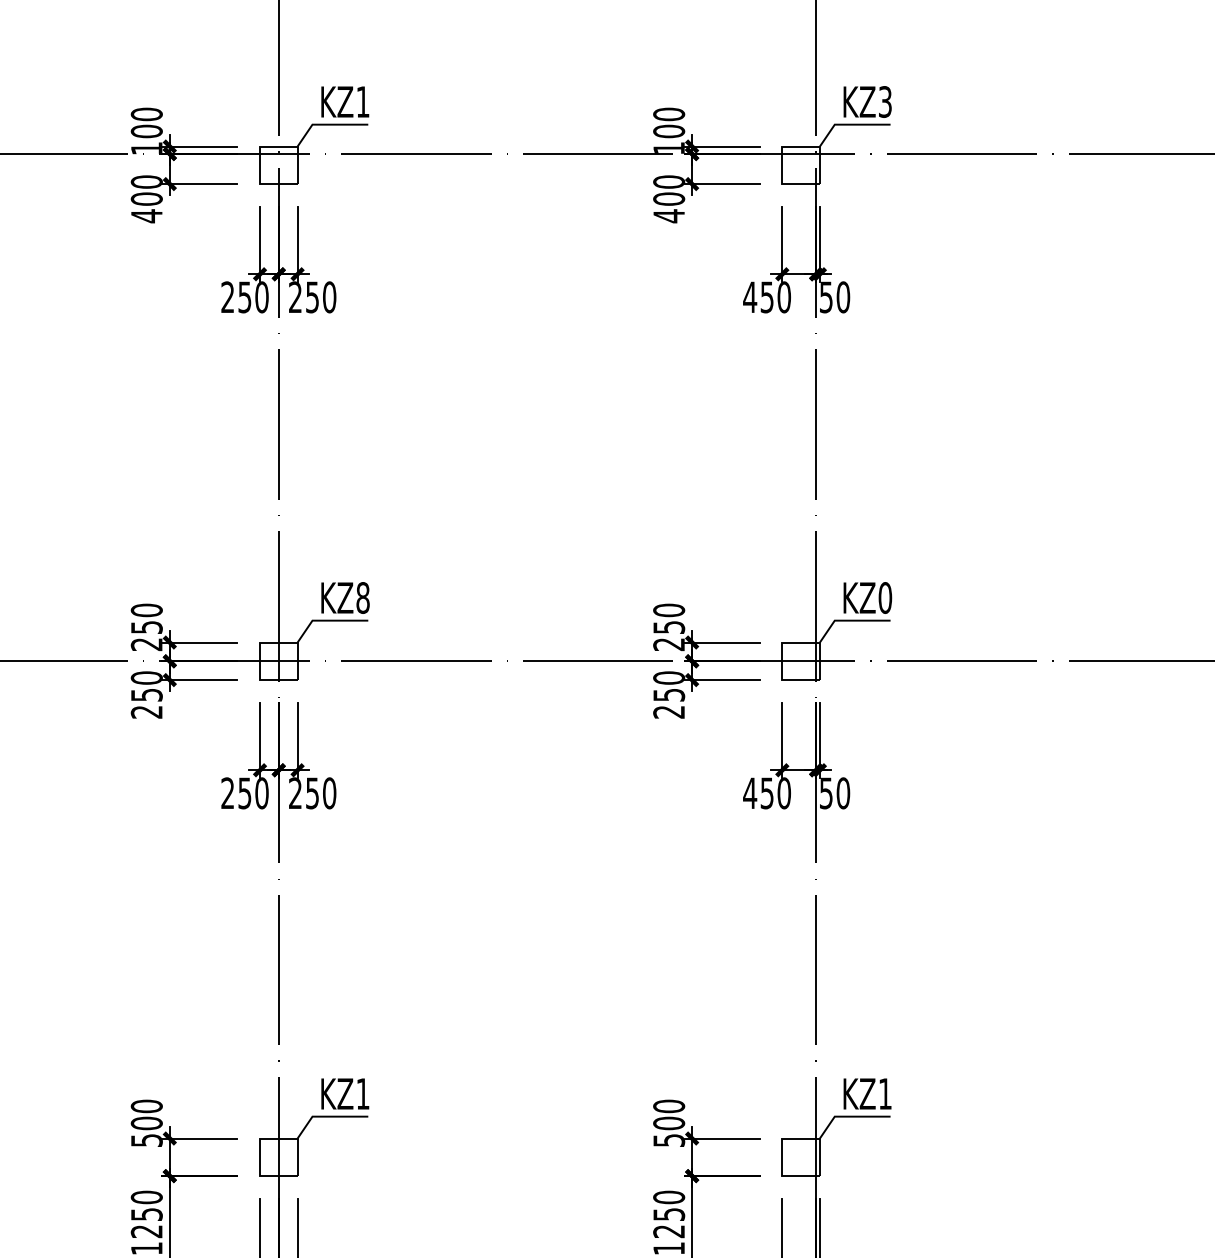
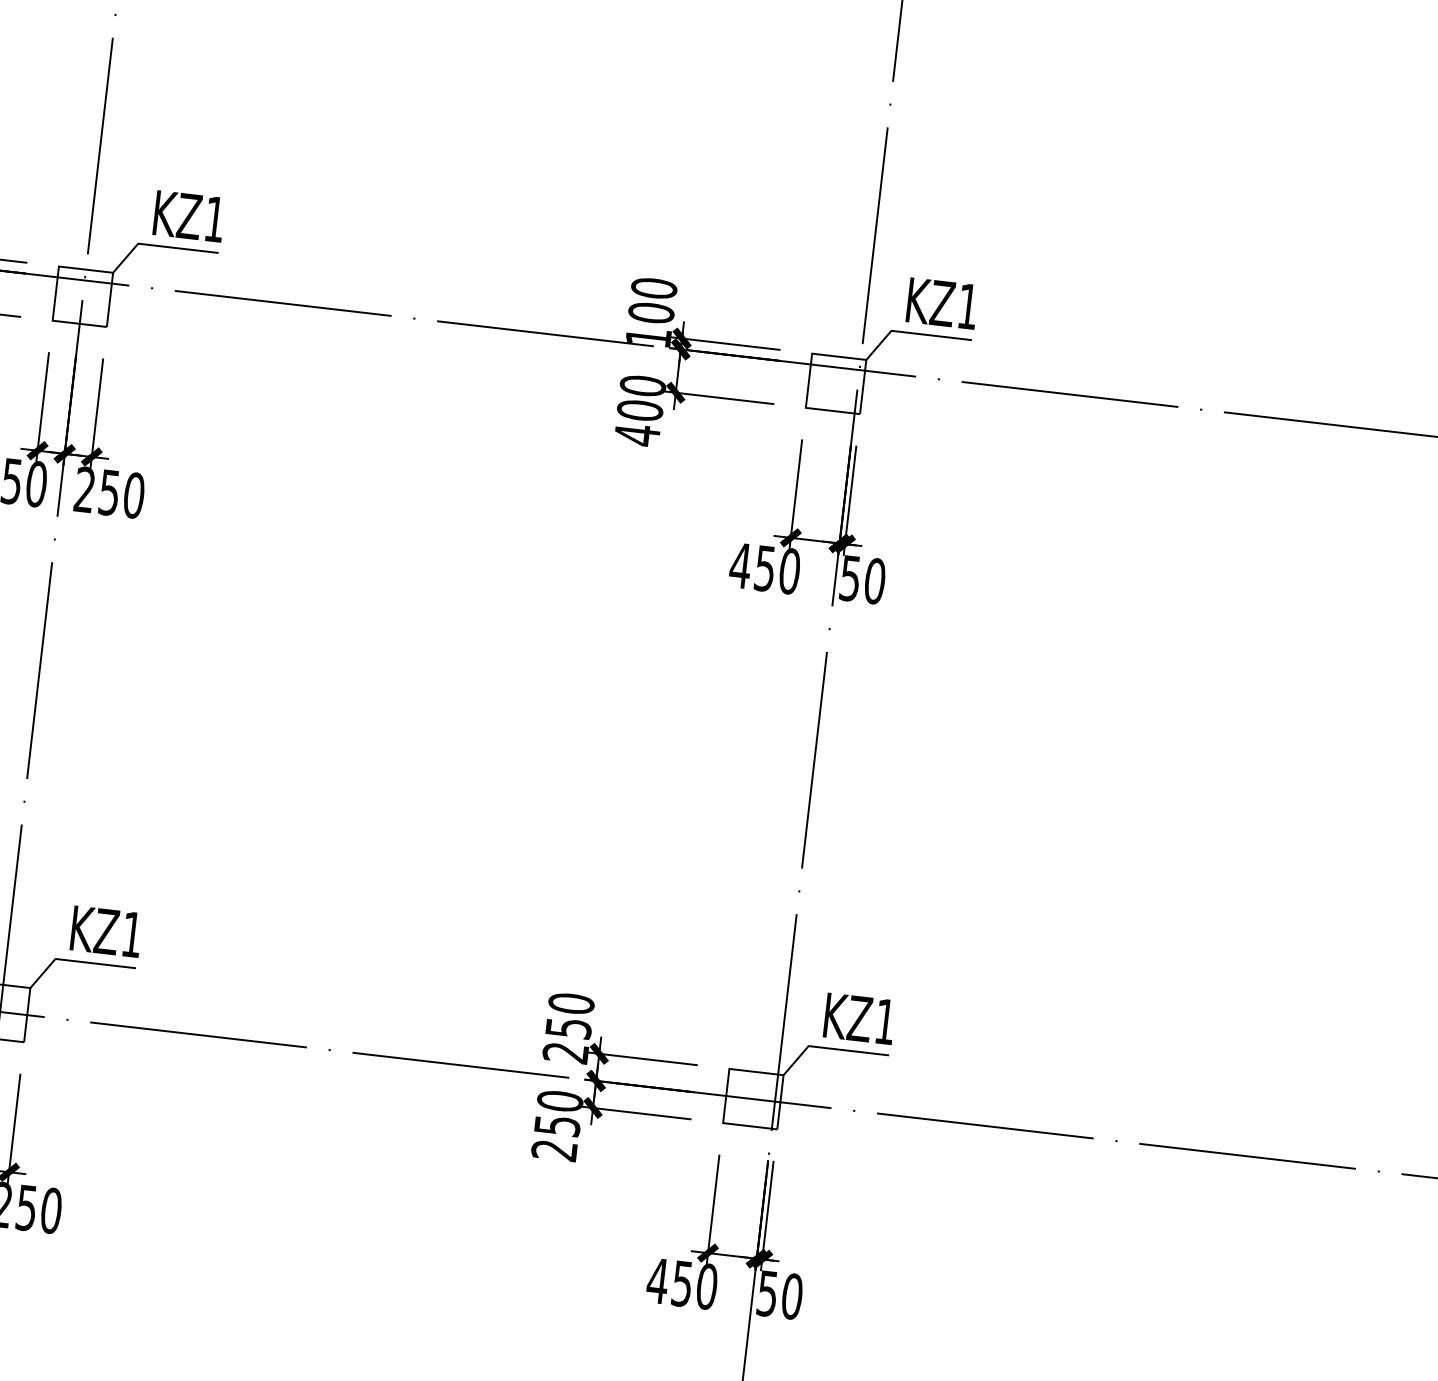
text: (885, 101) -> (968, 305), KZ3 -> KZ1
text: (362, 597) -> (131, 933), KZ8 -> KZ1
text: (885, 597) -> (885, 1021), KZ0 -> KZ1

